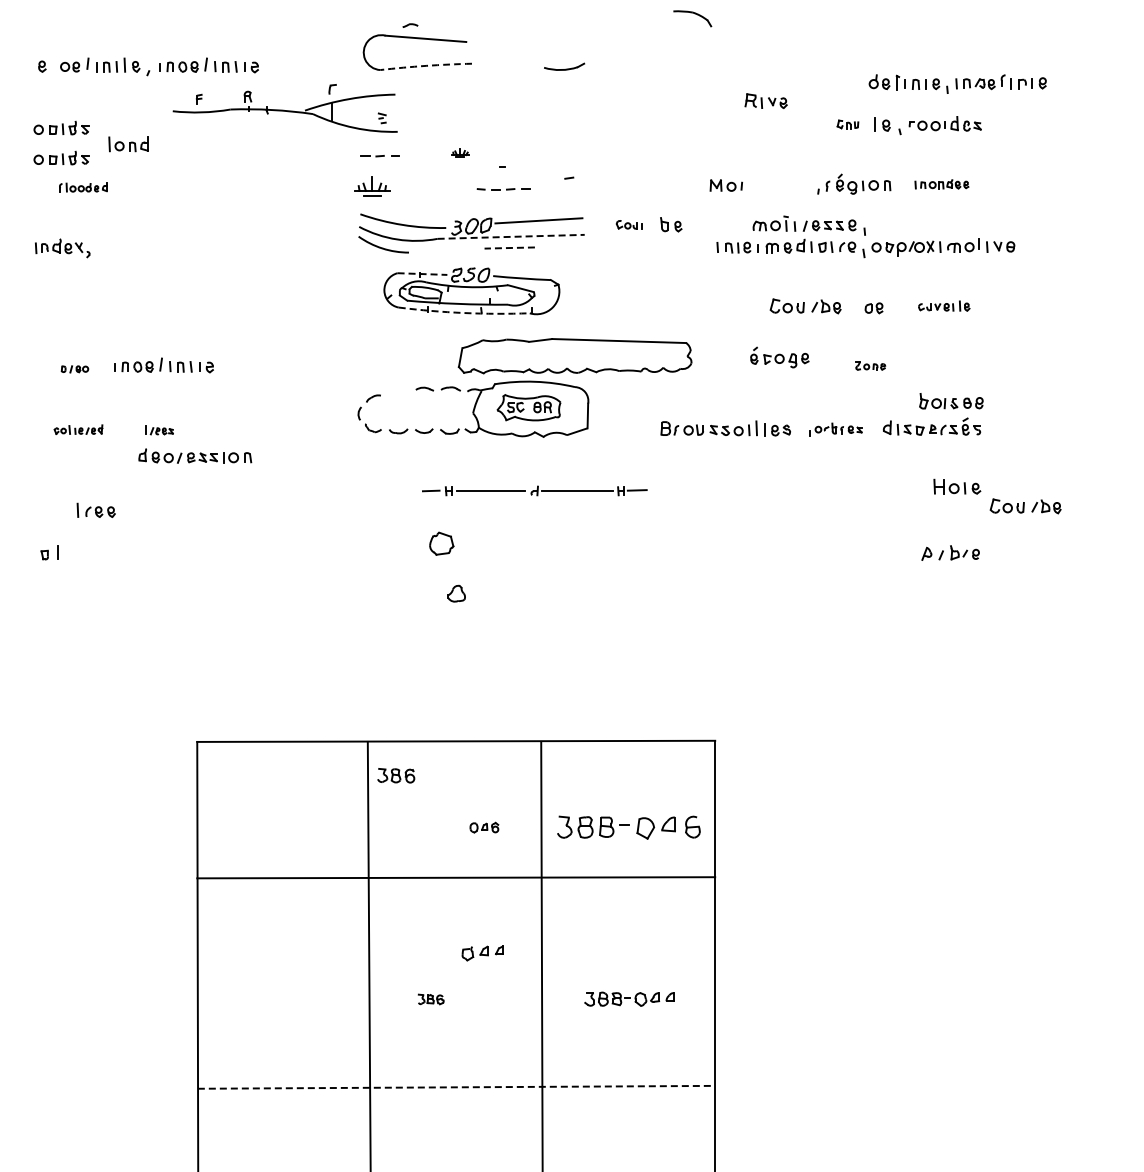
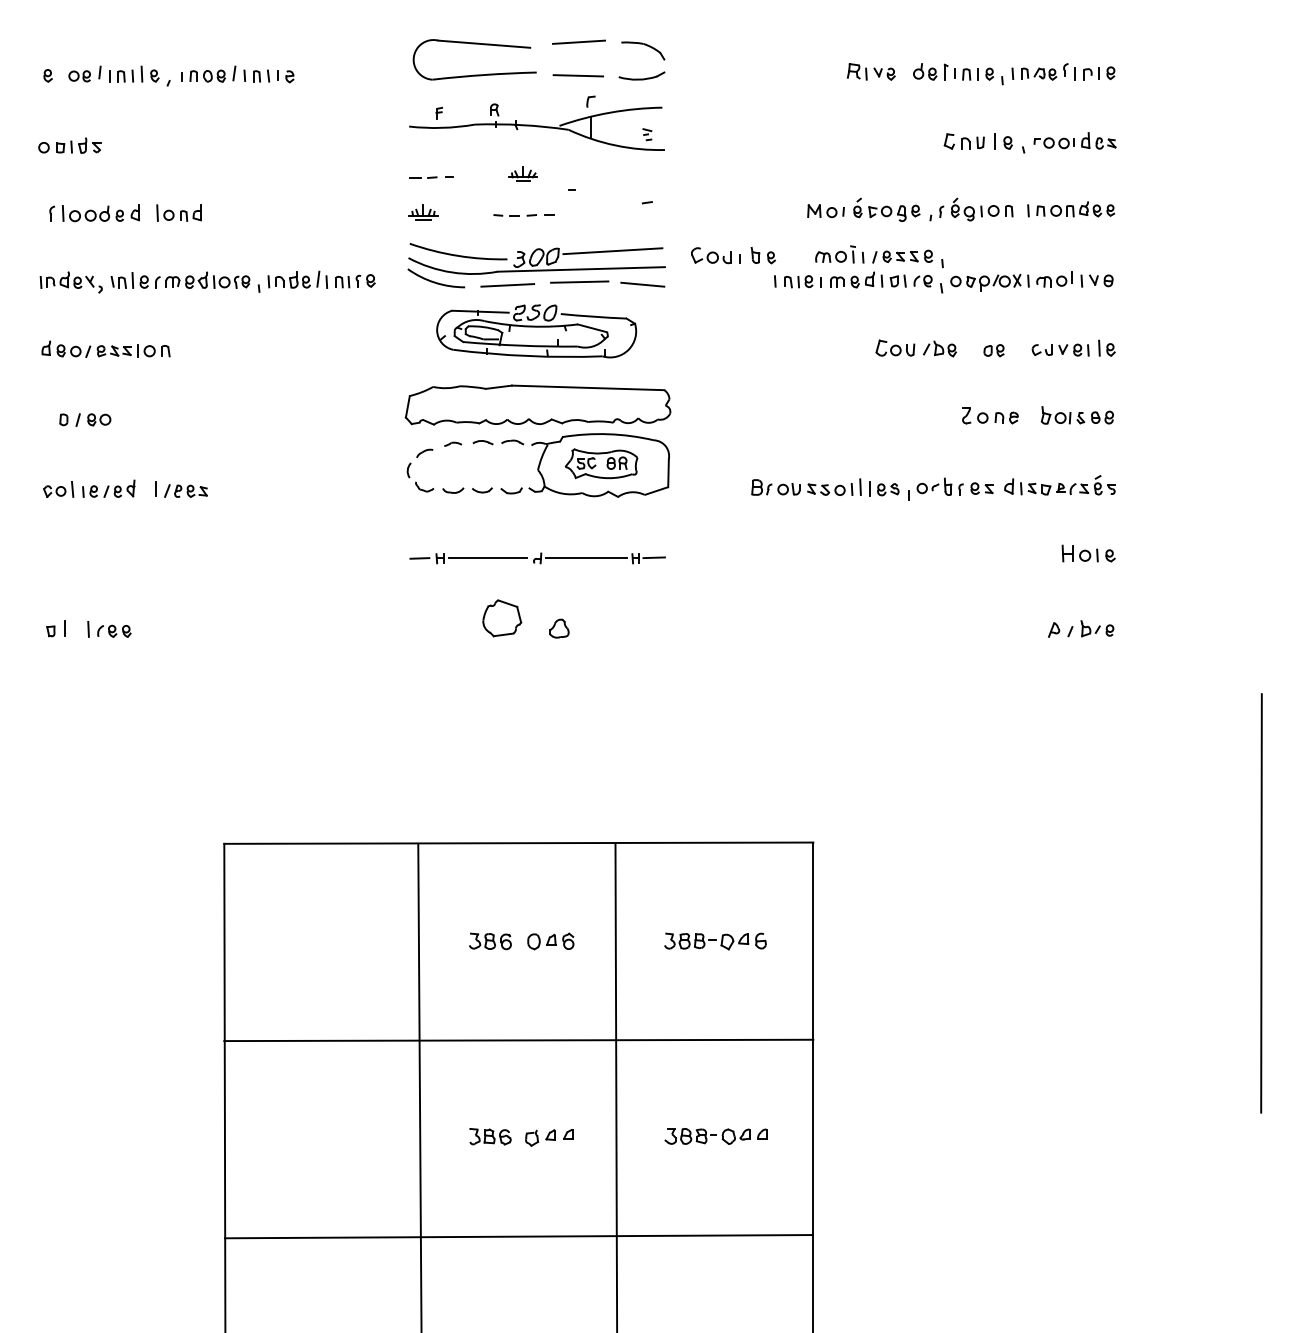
part: (692, 18) -> (643, 50), moved
part: (410, 25) -> (453, 444), moved
line: (509, 36) -> (579, 41), added
arc: (426, 65) -> (485, 74), dashed -> solid
line: (508, 66) -> (578, 75), added
part: (957, 83) -> (1013, 73), moved
part: (765, 100) -> (870, 71), moved
part: (284, 108) -> (536, 123), moved
part: (847, 124) -> (963, 141), size x1.67
part: (128, 144) -> (179, 213), moved
part: (460, 152) -> (523, 173), size x1.43
part: (61, 157) -> (69, 179), removed
part: (941, 184) -> (1070, 209), size x1.43
part: (372, 186) -> (423, 212), size x0.71
part: (83, 187) -> (94, 213), size x1.67
part: (503, 189) -> (523, 215), moved
part: (629, 224) -> (715, 255), size x1.67
line: (511, 236) -> (581, 269), dashed -> solid
part: (865, 236) -> (943, 269), moved
part: (213, 247) -> (242, 281), added
line: (509, 248) -> (579, 282), dashed -> solid
line: (446, 250) -> (507, 284), added
line: (565, 250) -> (643, 284), added
line: (422, 274) -> (480, 312), dashed -> solid
part: (944, 305) -> (1074, 347), size x1.43
arc: (464, 313) -> (528, 356), dashed -> solid
part: (574, 356) -> (537, 405), moved
part: (779, 357) -> (886, 209), moved
part: (163, 365) -> (185, 415), removed
part: (870, 365) -> (989, 415), size x1.67
part: (74, 369) -> (84, 420), size x1.67
part: (951, 401) -> (1077, 415), moved
part: (78, 429) -> (89, 488), size x1.67
part: (835, 429) -> (950, 488), size x1.43
part: (159, 430) -> (181, 489), size x1.67
part: (195, 455) -> (106, 348), moved
part: (534, 490) -> (537, 557), moved
part: (1025, 506) -> (1166, 576), removed
part: (95, 509) -> (108, 628), moved
part: (441, 543) -> (502, 618), size x1.43
part: (456, 593) -> (558, 628), moved
part: (396, 775) -> (490, 941), moved
line: (1108, 794) -> (1260, 903), added
part: (484, 827) -> (550, 941), size x1.43
part: (629, 827) -> (715, 941), size x0.62
line: (456, 877) -> (519, 1040), moved
part: (482, 953) -> (548, 1137), moved
part: (430, 999) -> (489, 1136), size x1.43
line: (456, 1087) -> (519, 1236), dashed -> solid

